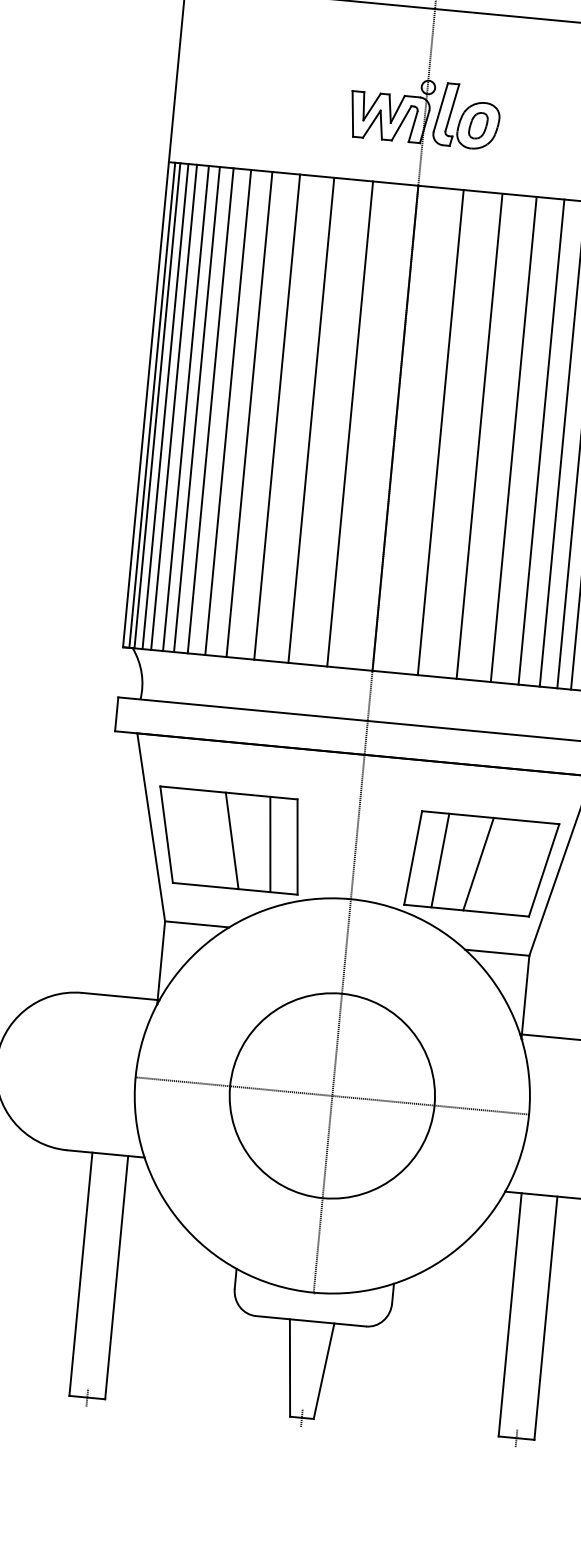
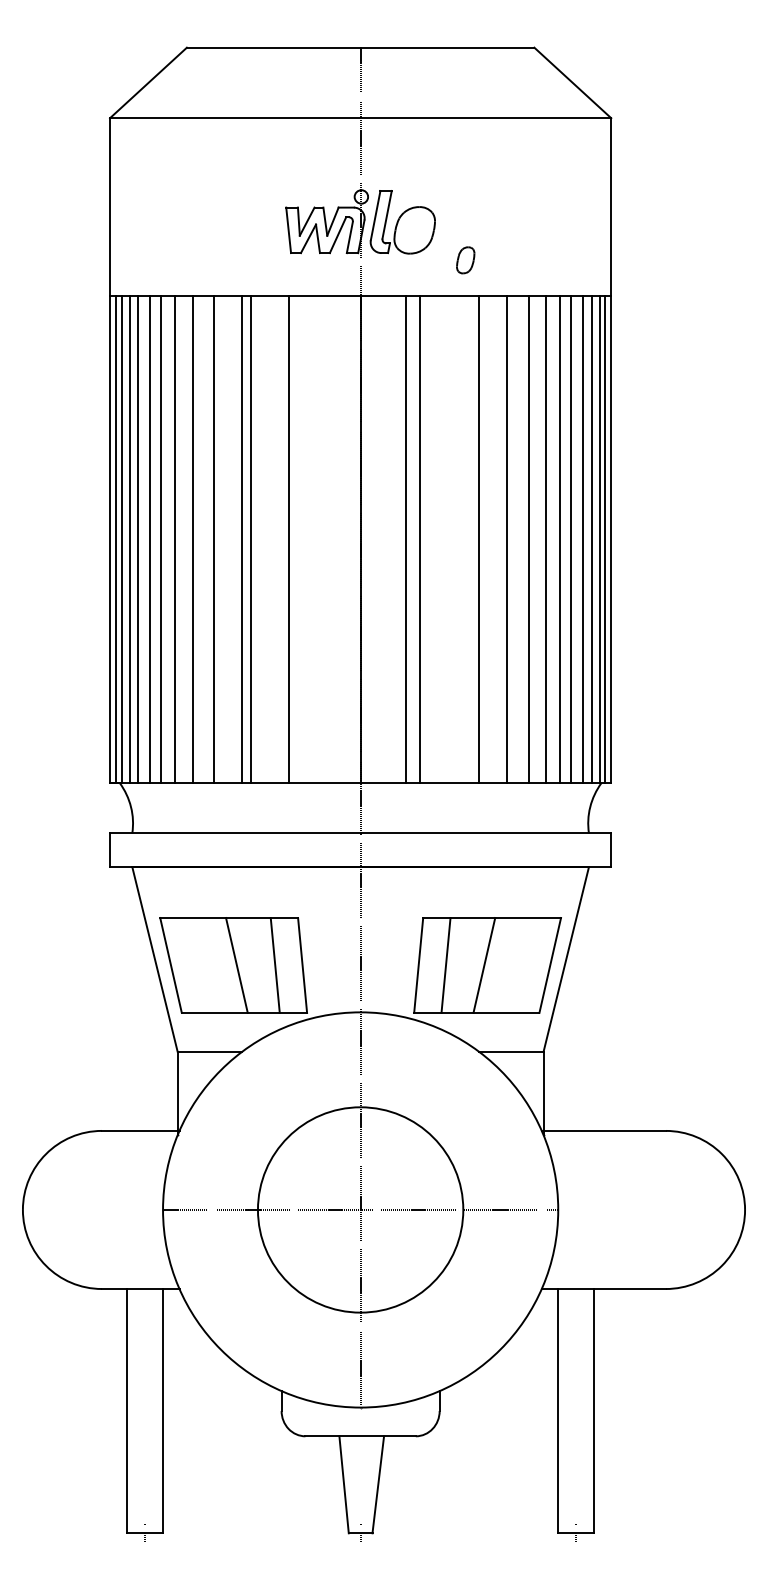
part: (478, 125) -> (465, 260), moved
line: (311, 420) -> (251, 539), moved
line: (350, 423) -> (289, 538), moved
line: (479, 436) -> (420, 539), moved

